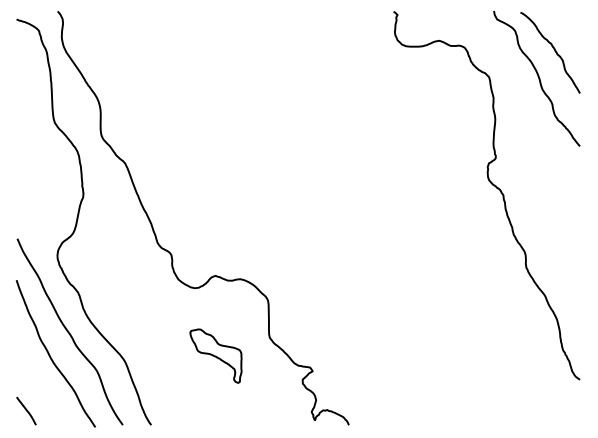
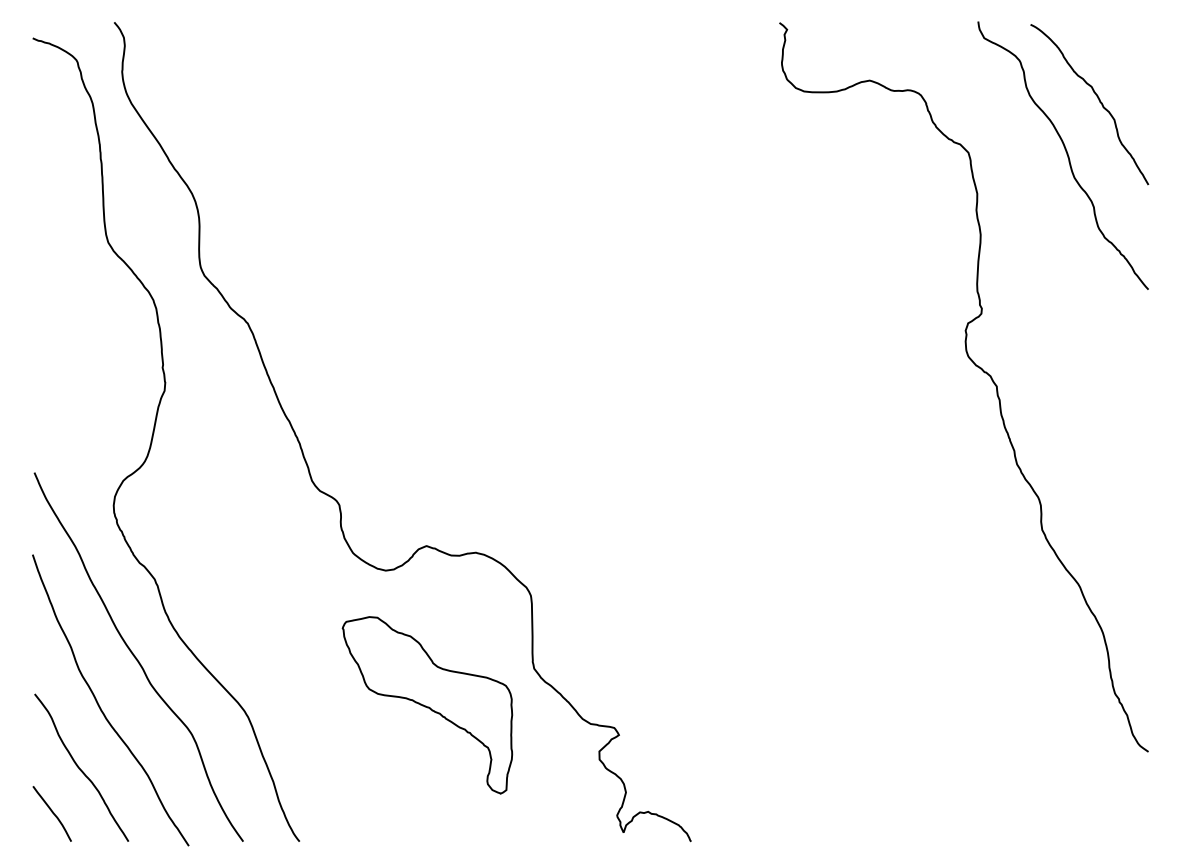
part: (215, 355) -> (426, 703), size x1.67
curve: (40, 387) -> (80, 767), added

